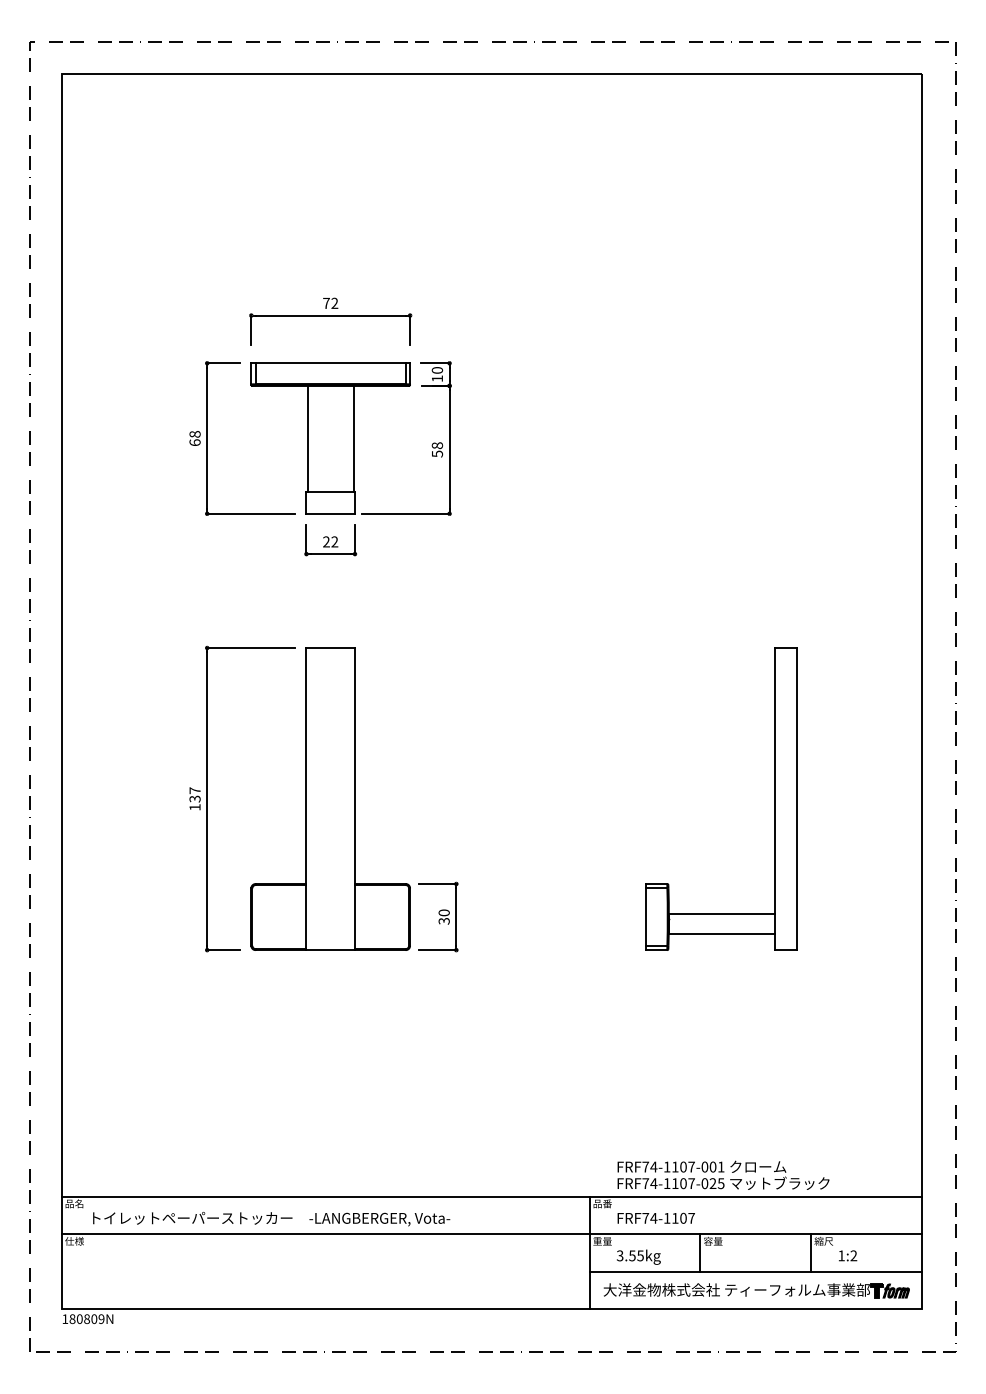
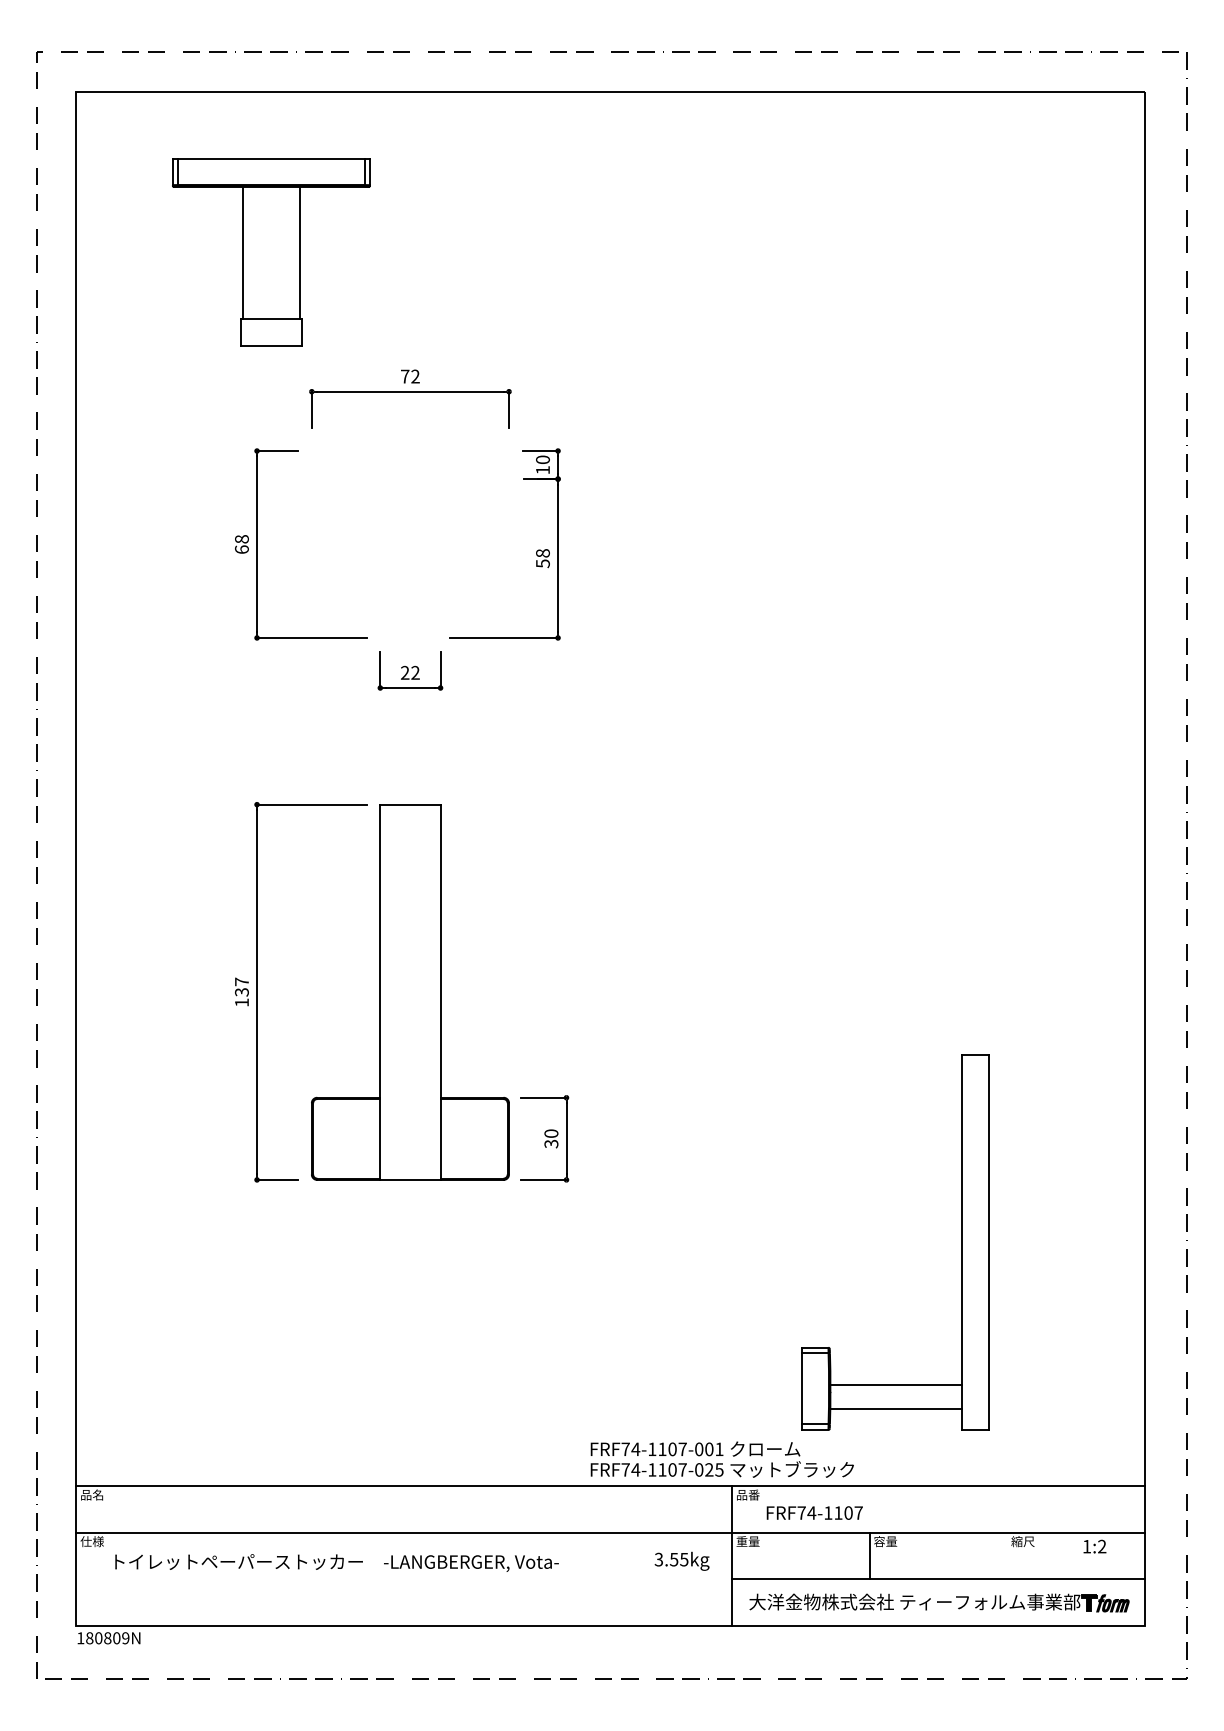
part: (330, 438) -> (271, 252), moved
part: (774, 799) -> (961, 1242), moved
text: (722, 1175) -> (721, 1459), moved
text: (271, 1218) -> (336, 1562), moved
line: (811, 1252) -> (1007, 1555), removed
text: (847, 1255) -> (1094, 1546), moved
text: (638, 1256) -> (681, 1560), moved

